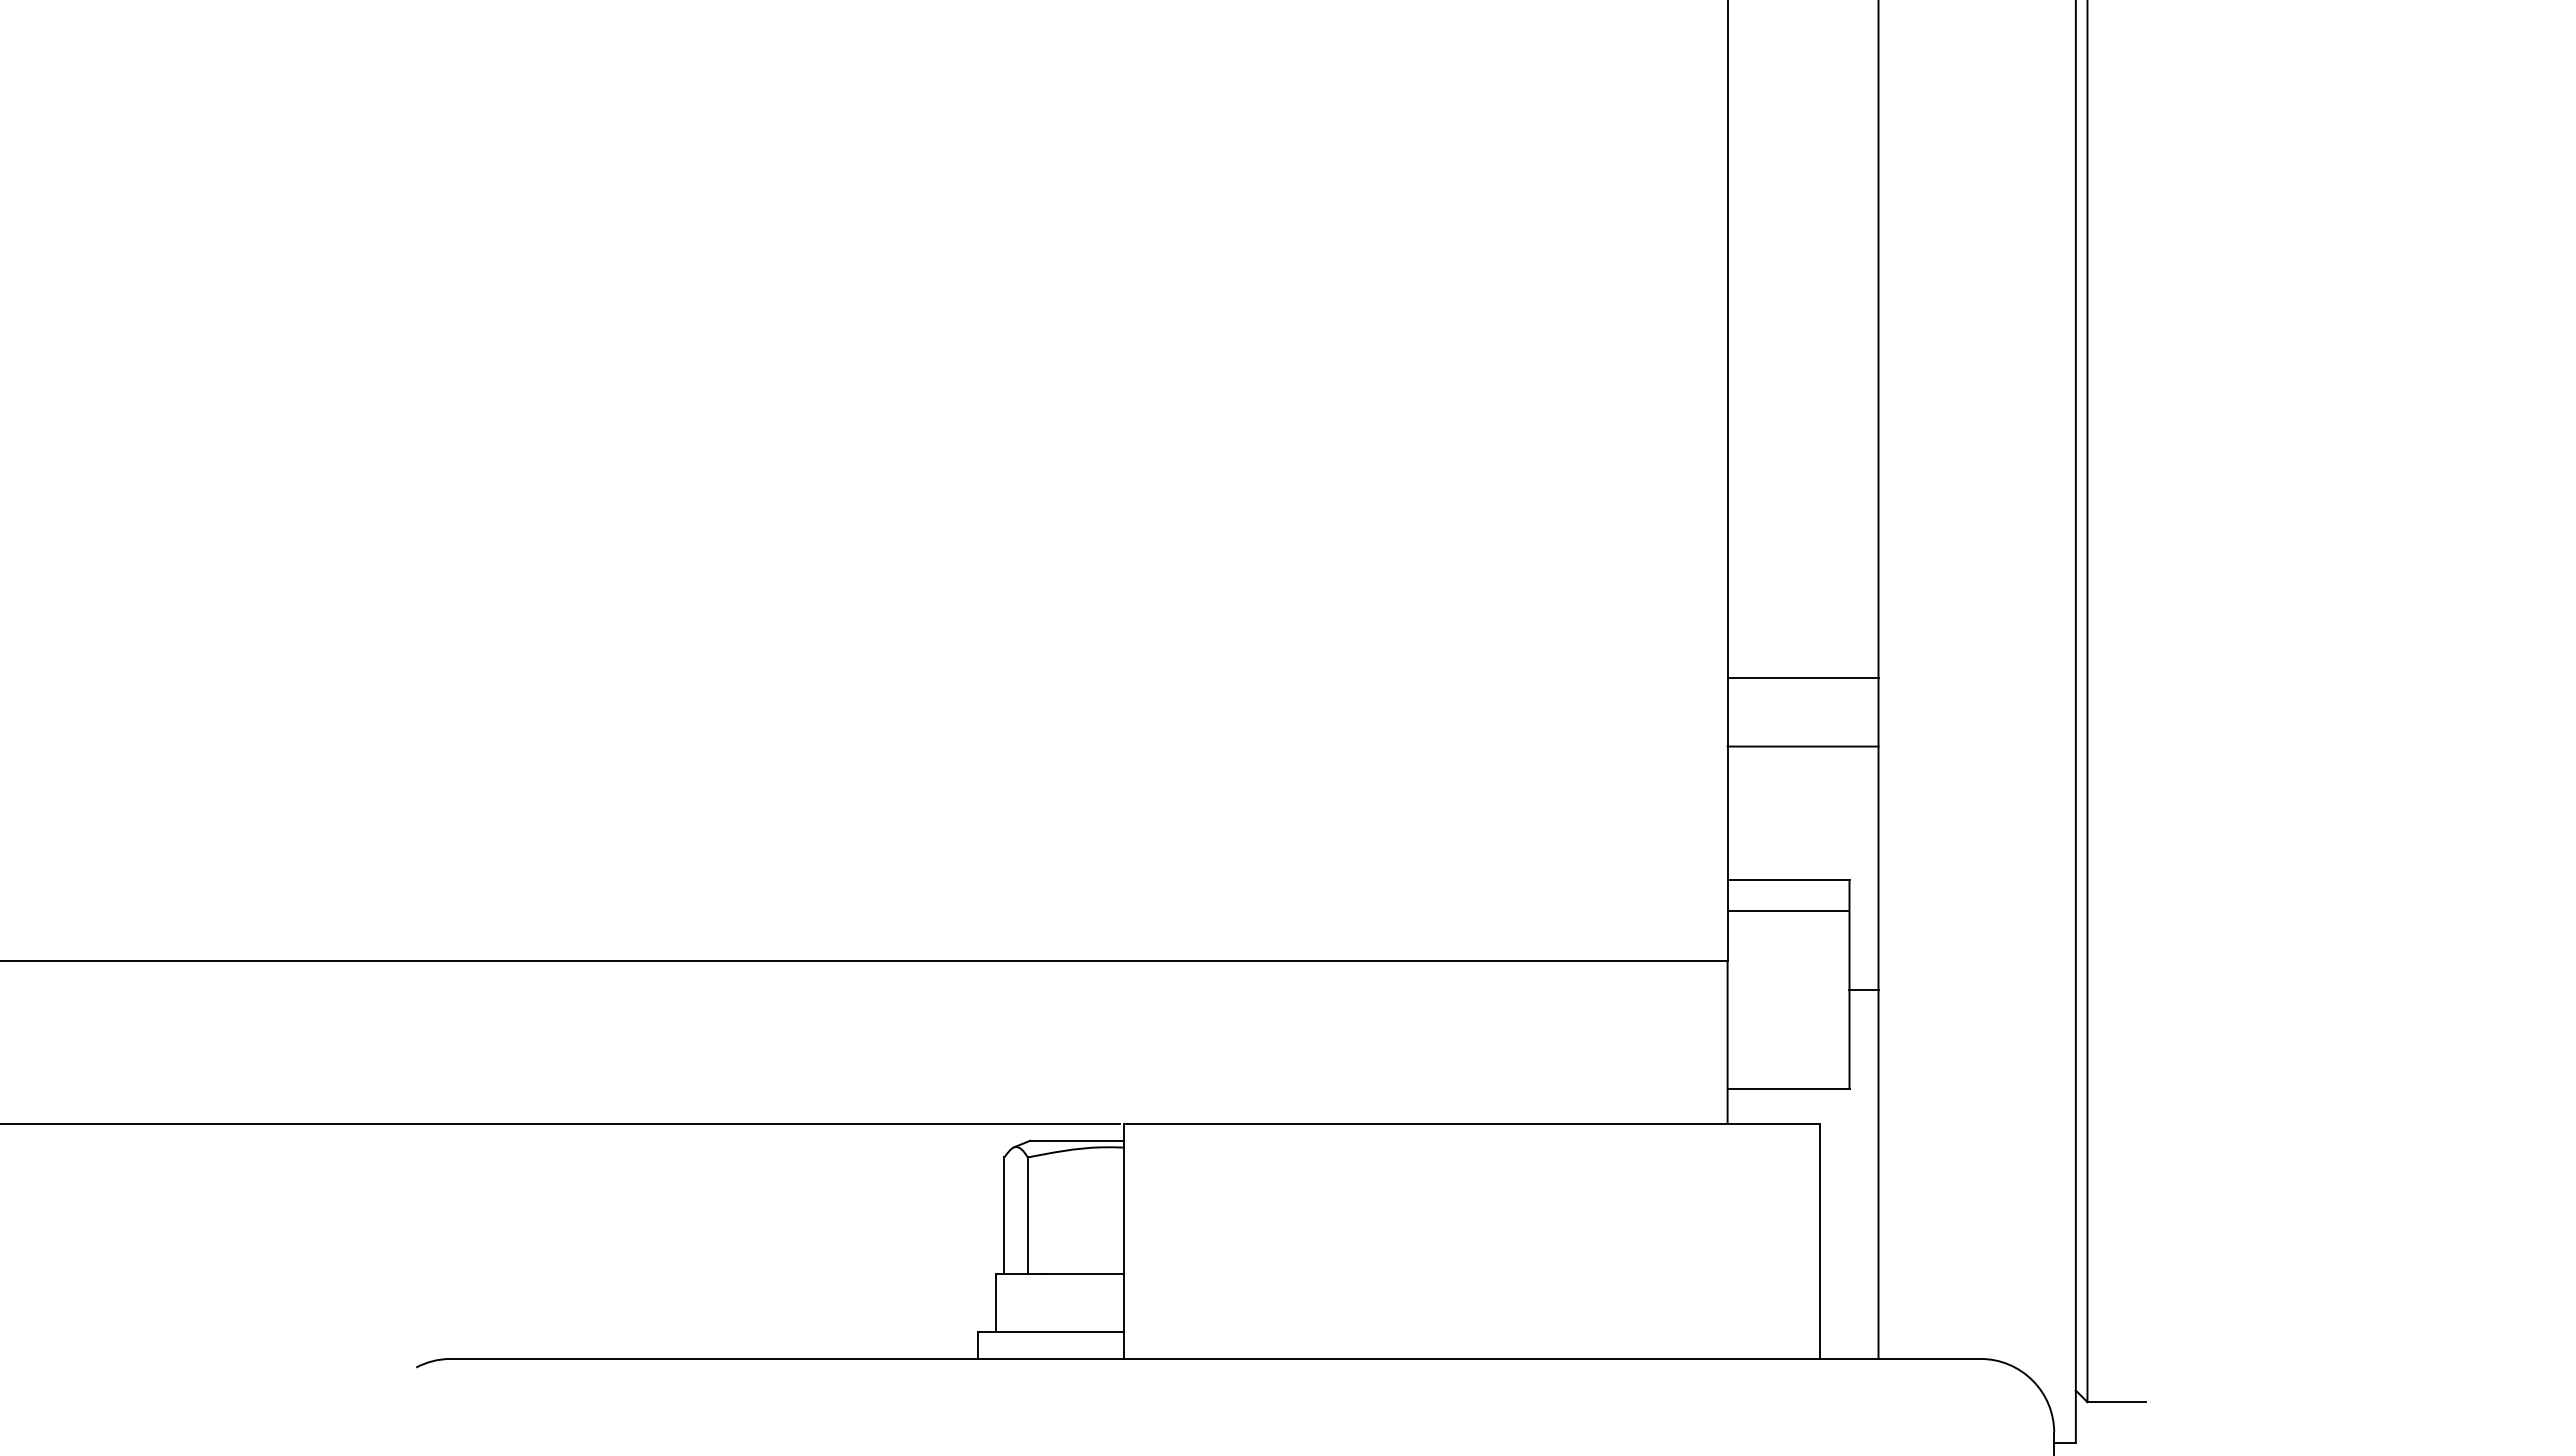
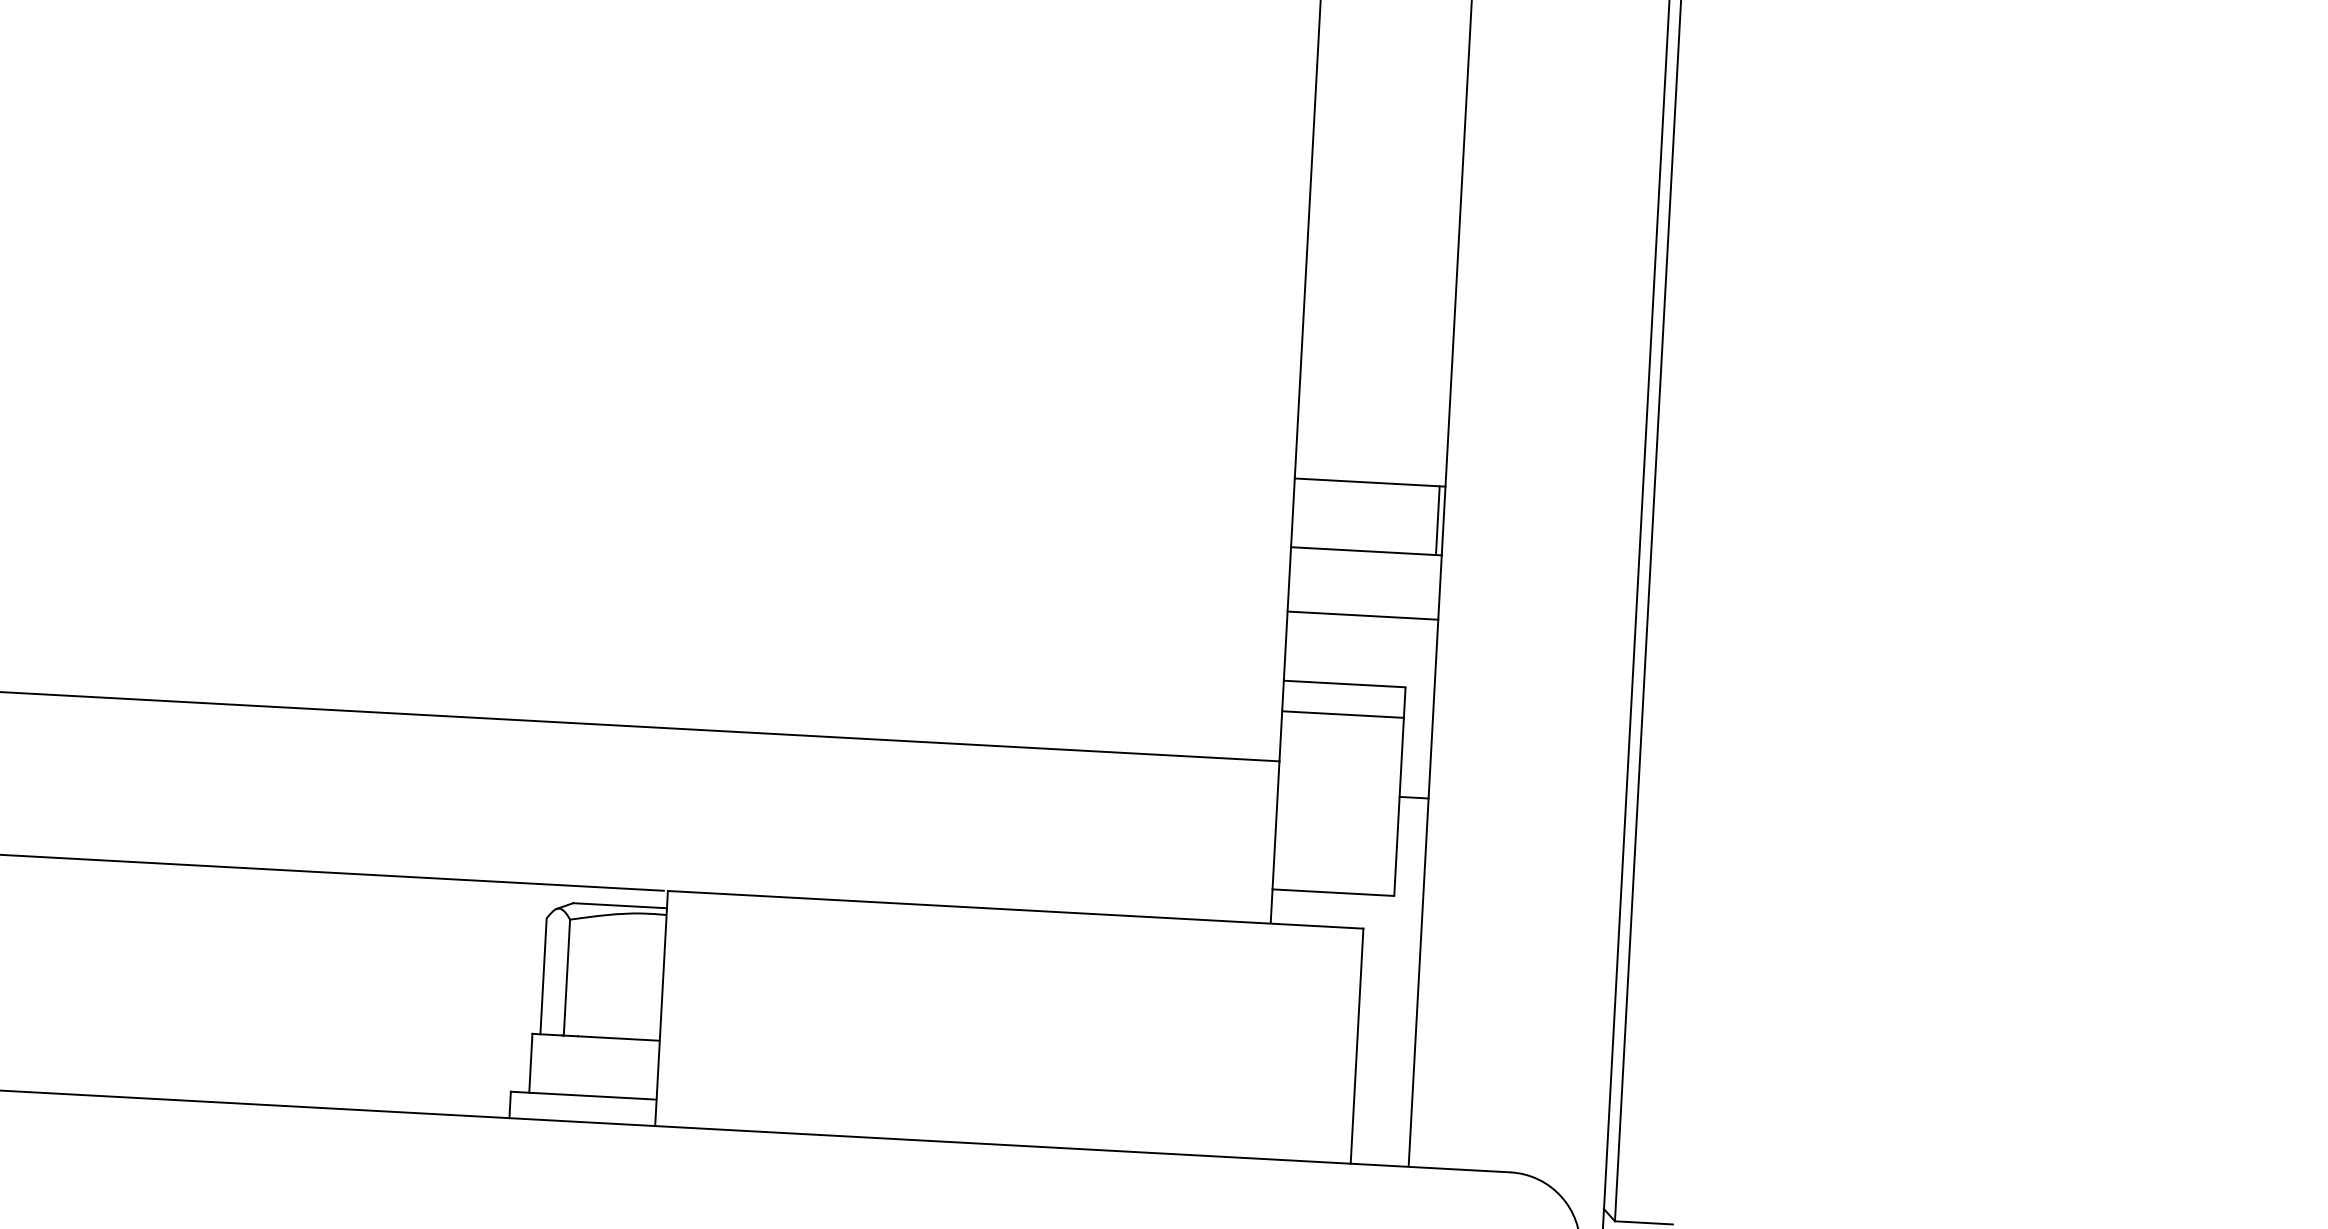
line: (1872, 711) -> (1437, 520), added
line: (1802, 811) -> (1362, 616), added

